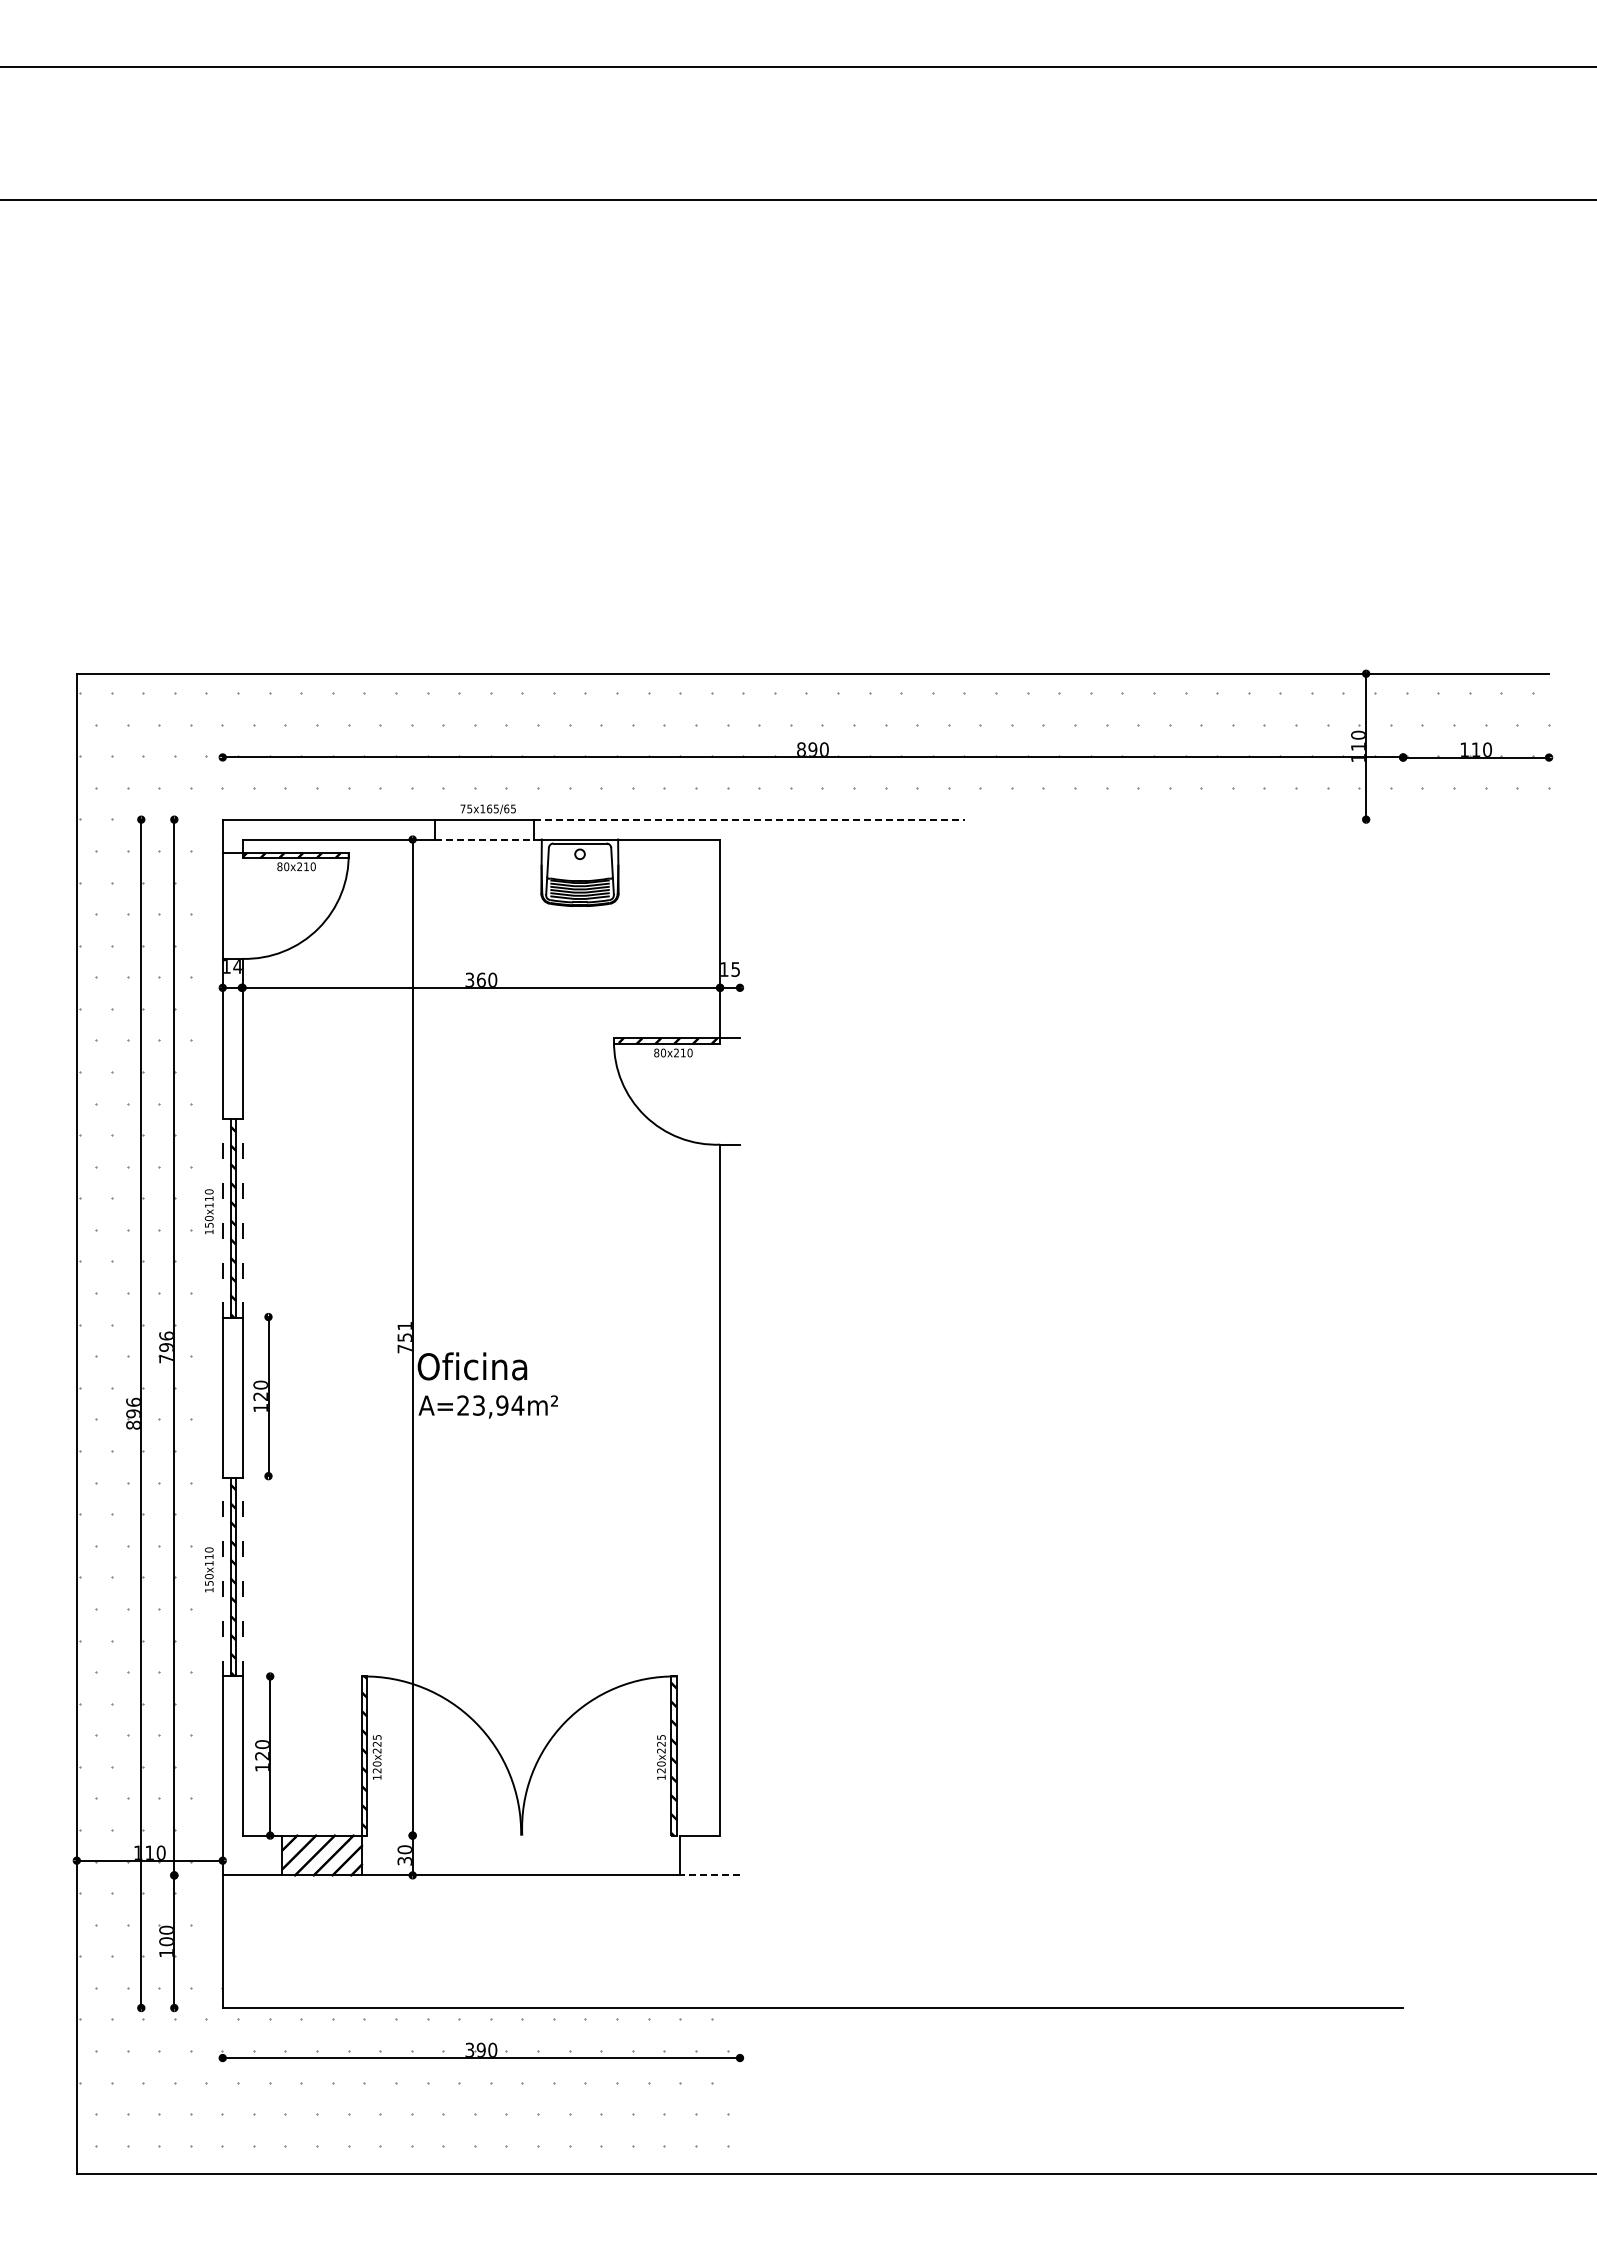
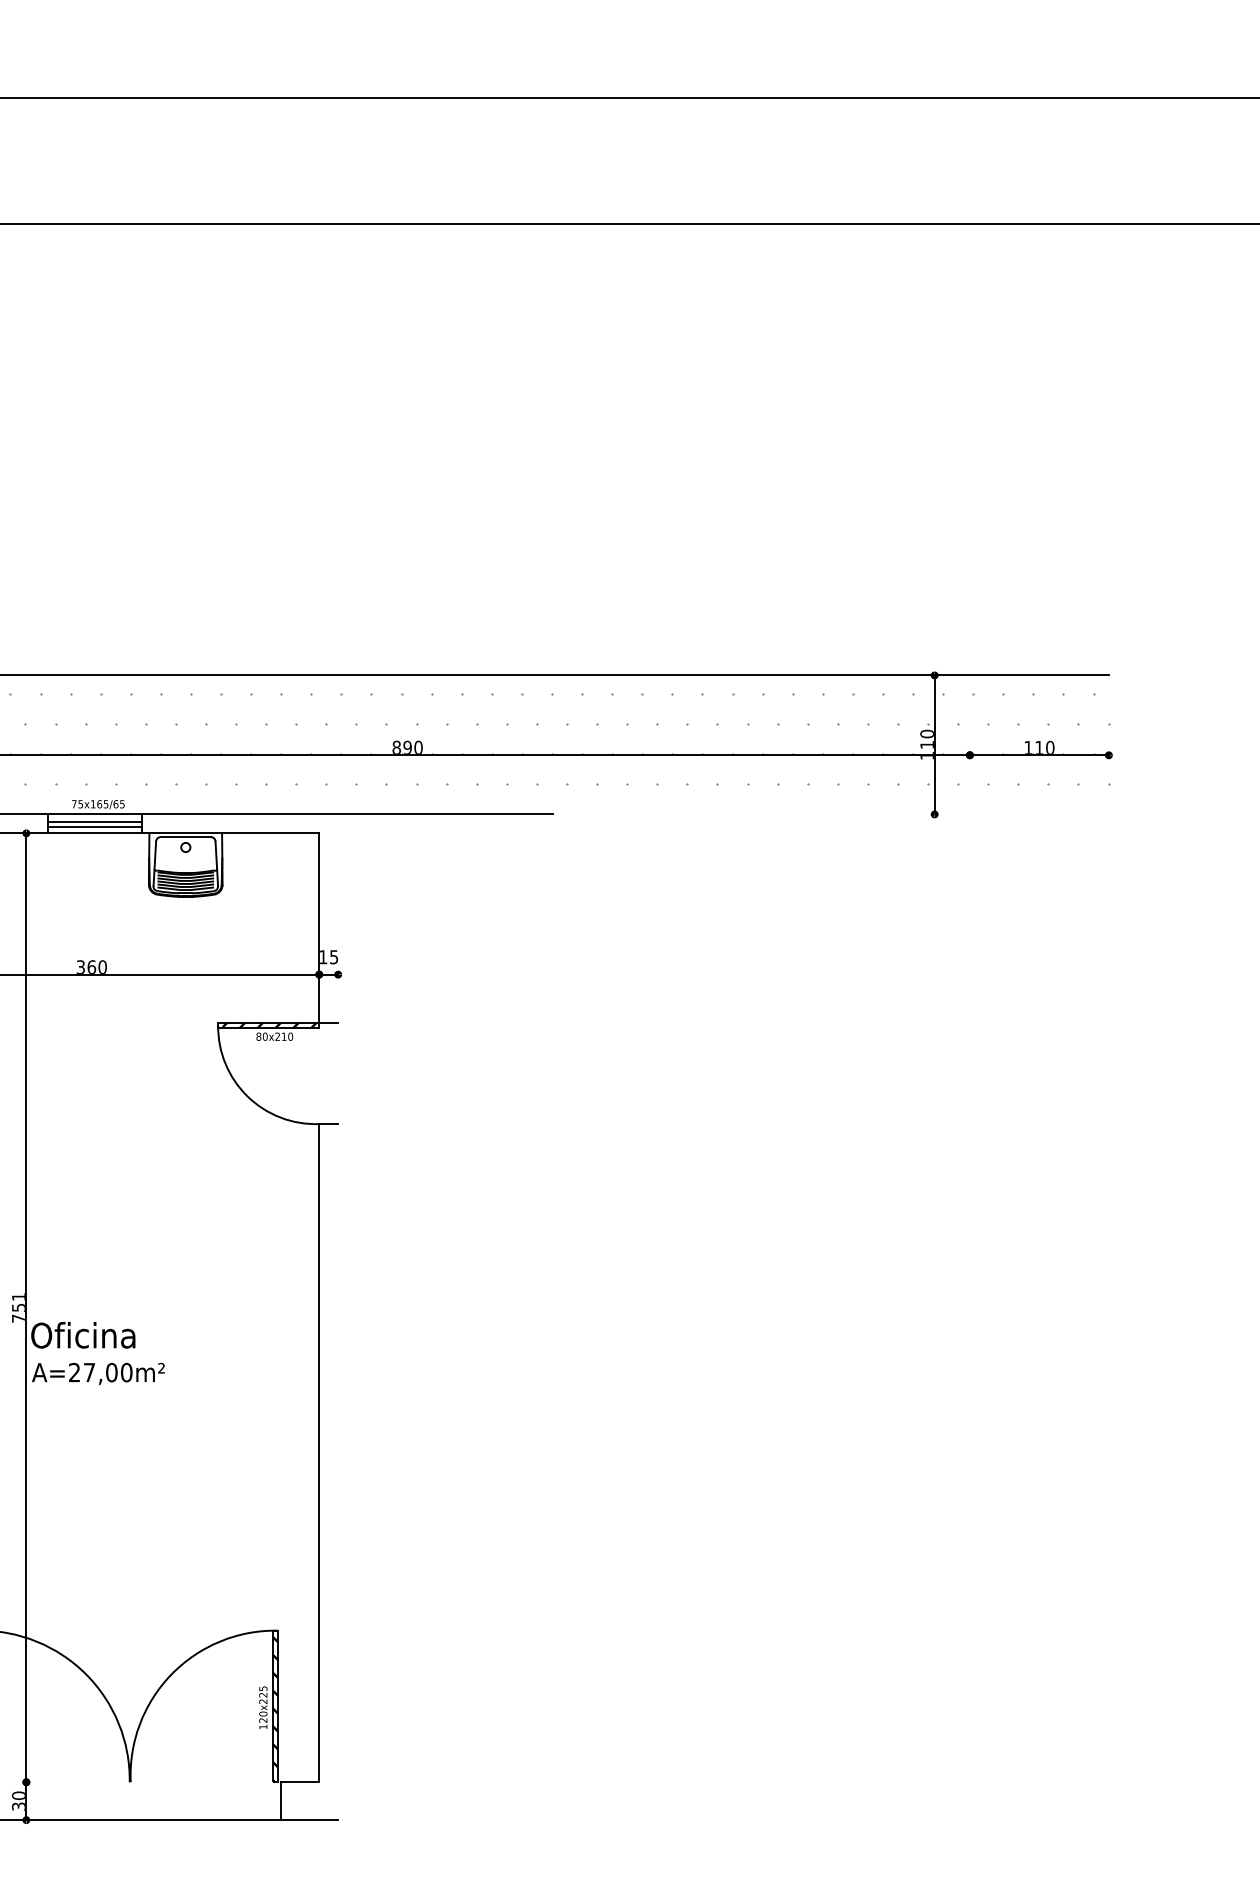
line: (749, 819) -> (347, 814), dashed -> solid
line: (484, 827) -> (94, 821), added
line: (484, 832) -> (94, 826), added
line: (484, 839) -> (94, 833), dashed -> solid
text: (498, 1405) -> (108, 1372), A=23,94m² -> A=27,00m²
line: (710, 1875) -> (310, 1820), dashed -> solid

